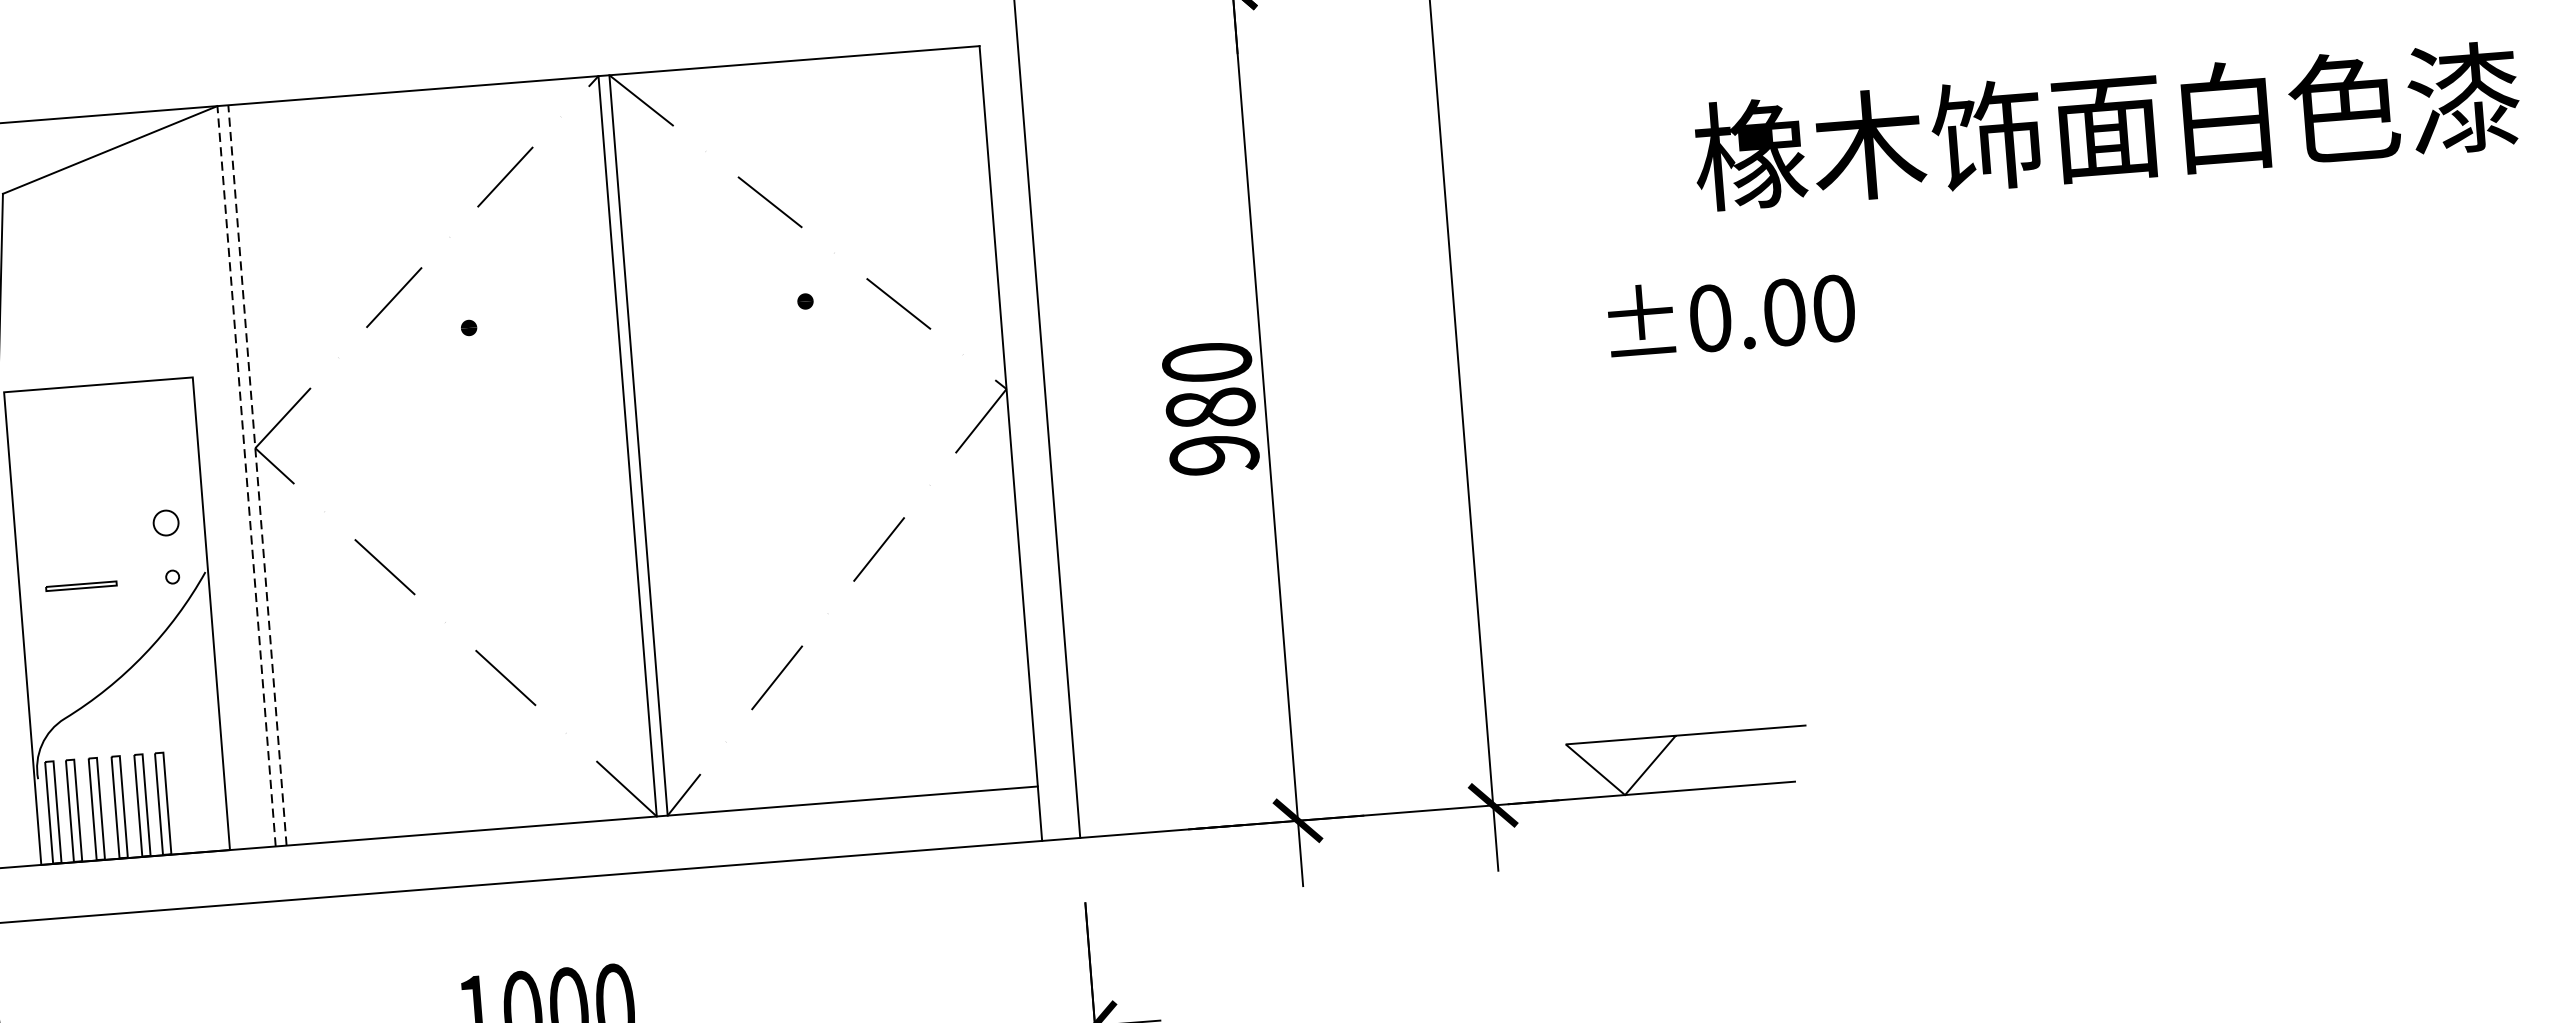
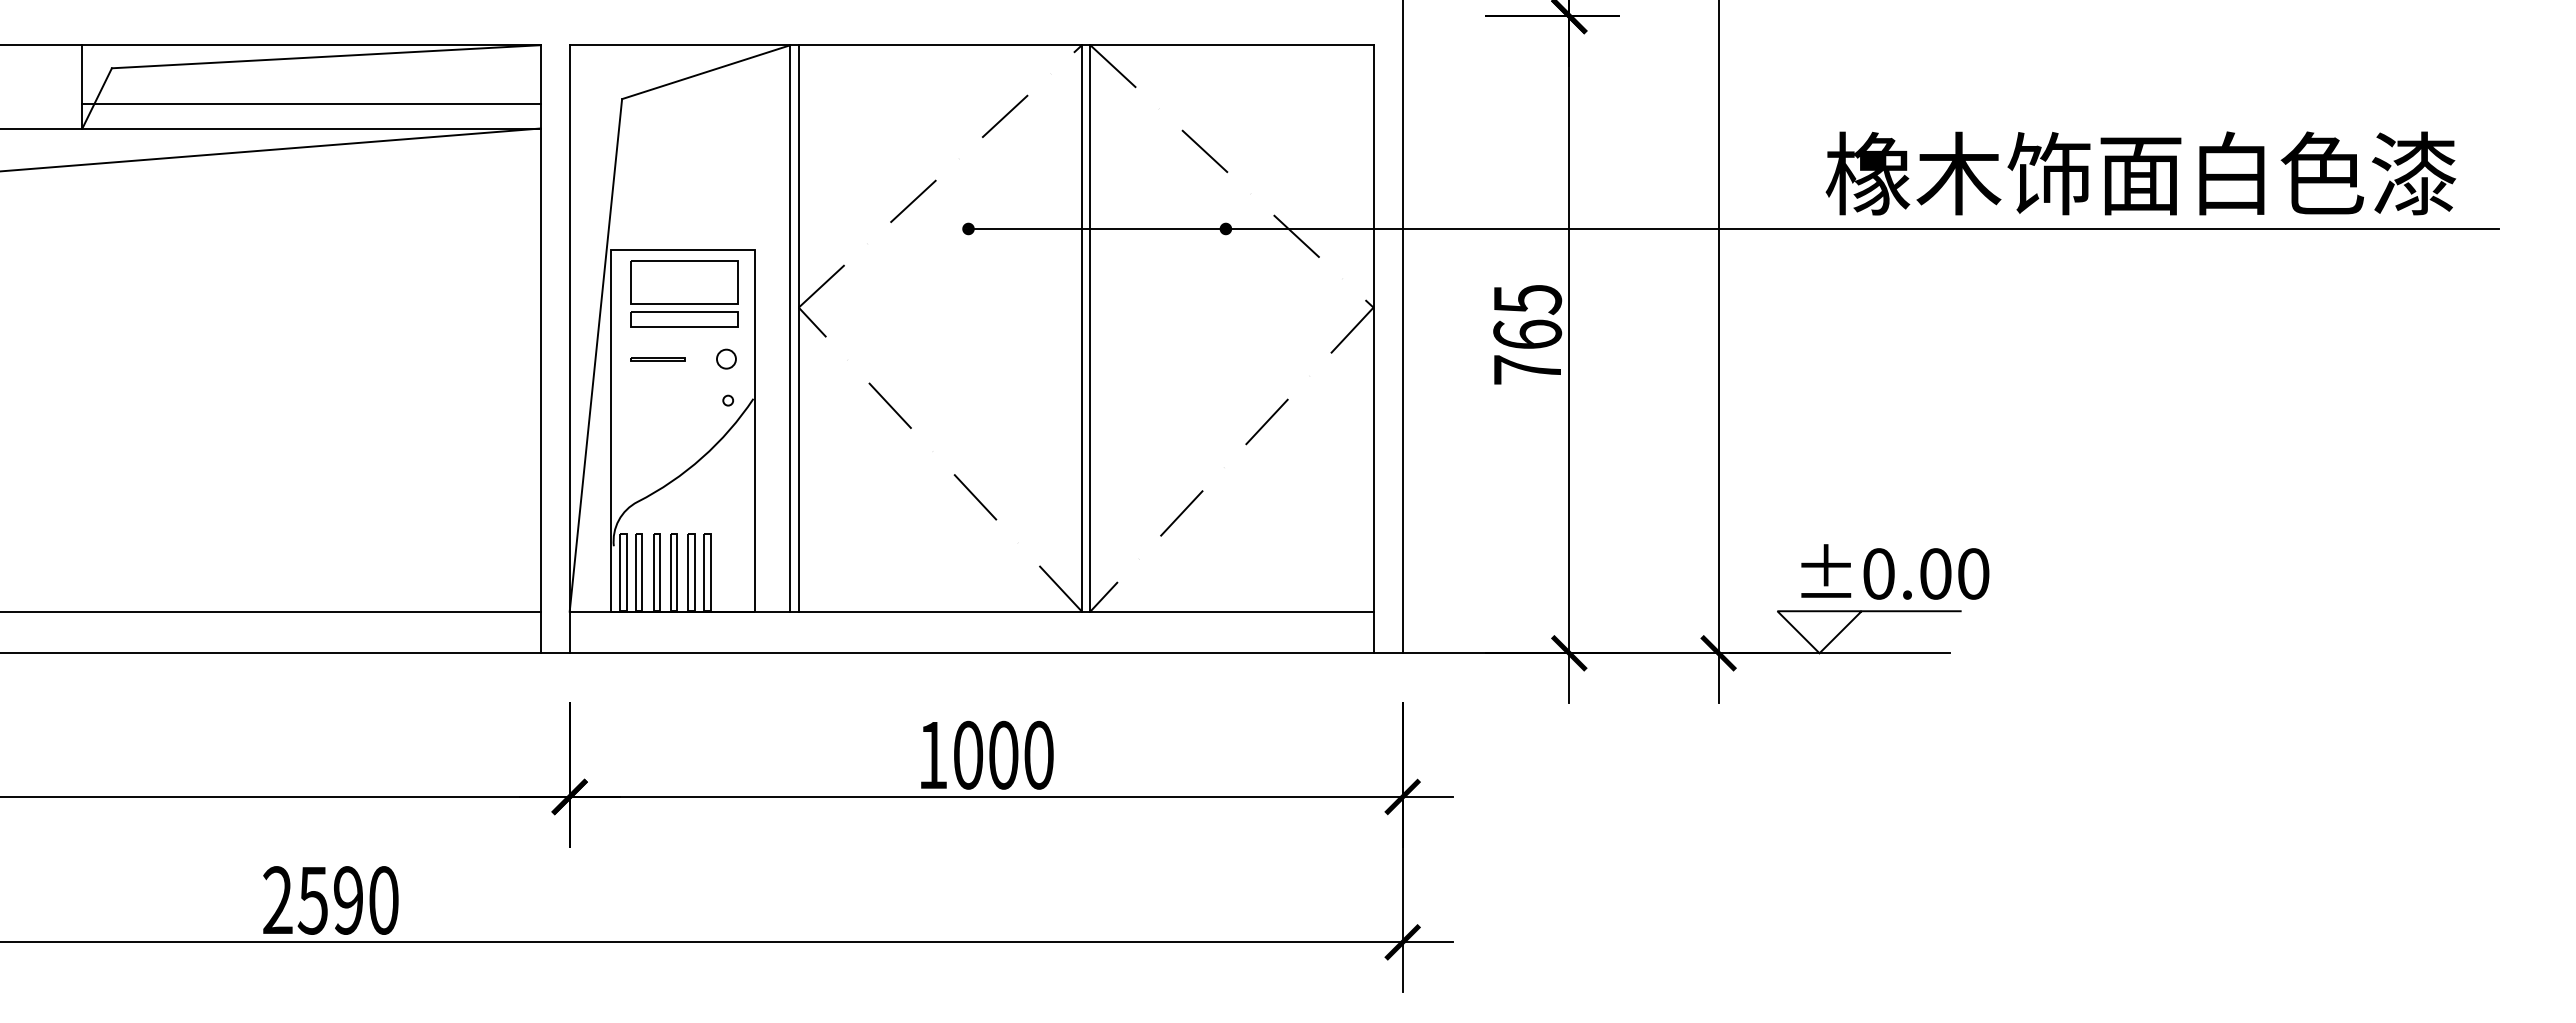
text: (2106, 126) -> (2140, 173), moved
line: (1468, 248) -> (1733, 228), added
text: (1731, 313) -> (1895, 571), moved
text: (1210, 408) -> (1527, 334), 980 -> 765
part: (104, 441) -> (684, 293), added
line: (256, 474) -> (798, 327), dashed -> solid
line: (246, 475) -> (790, 327), dashed -> solid
line: (80, 585) -> (657, 358), moved

